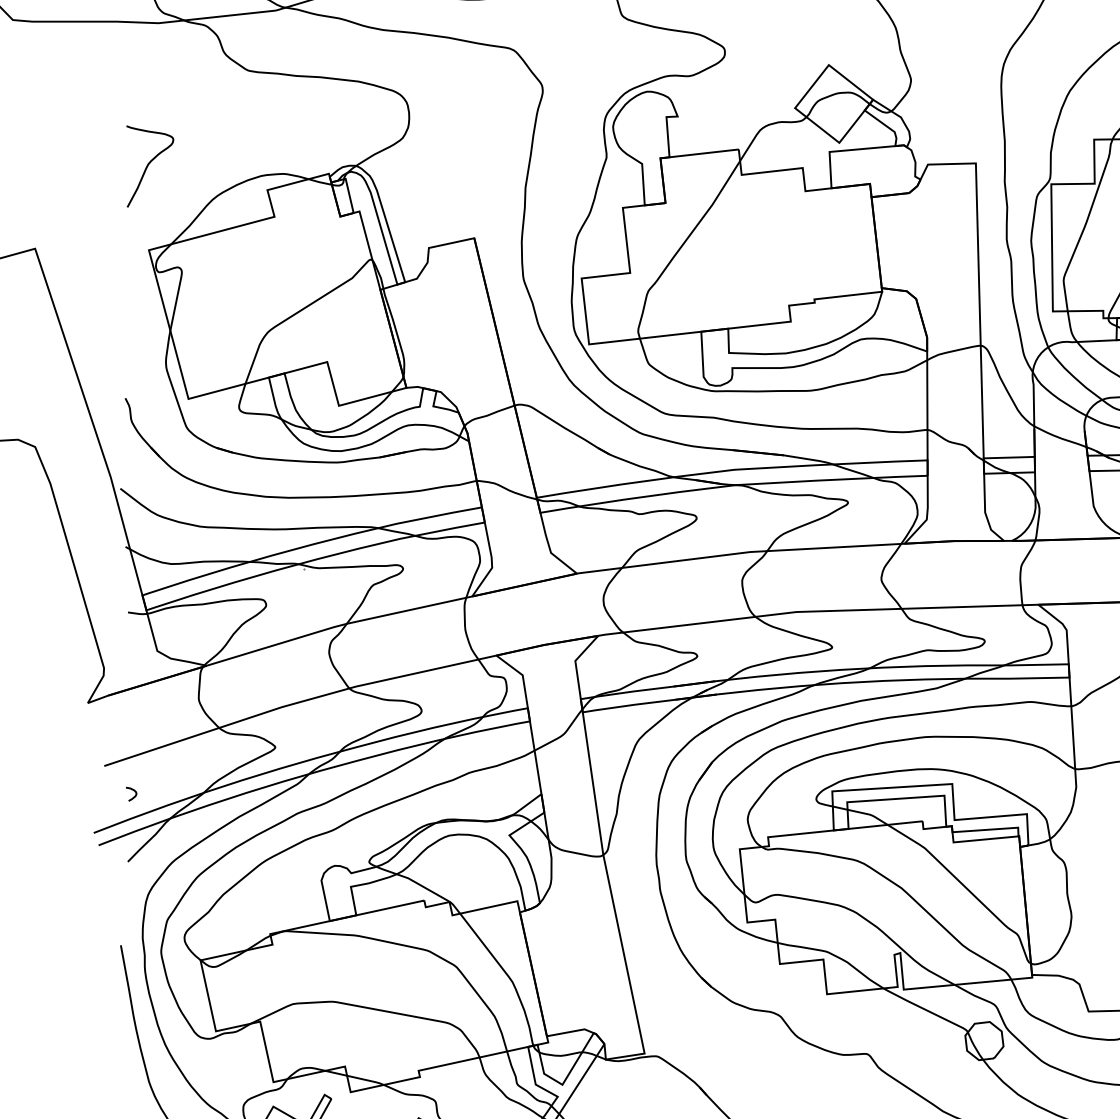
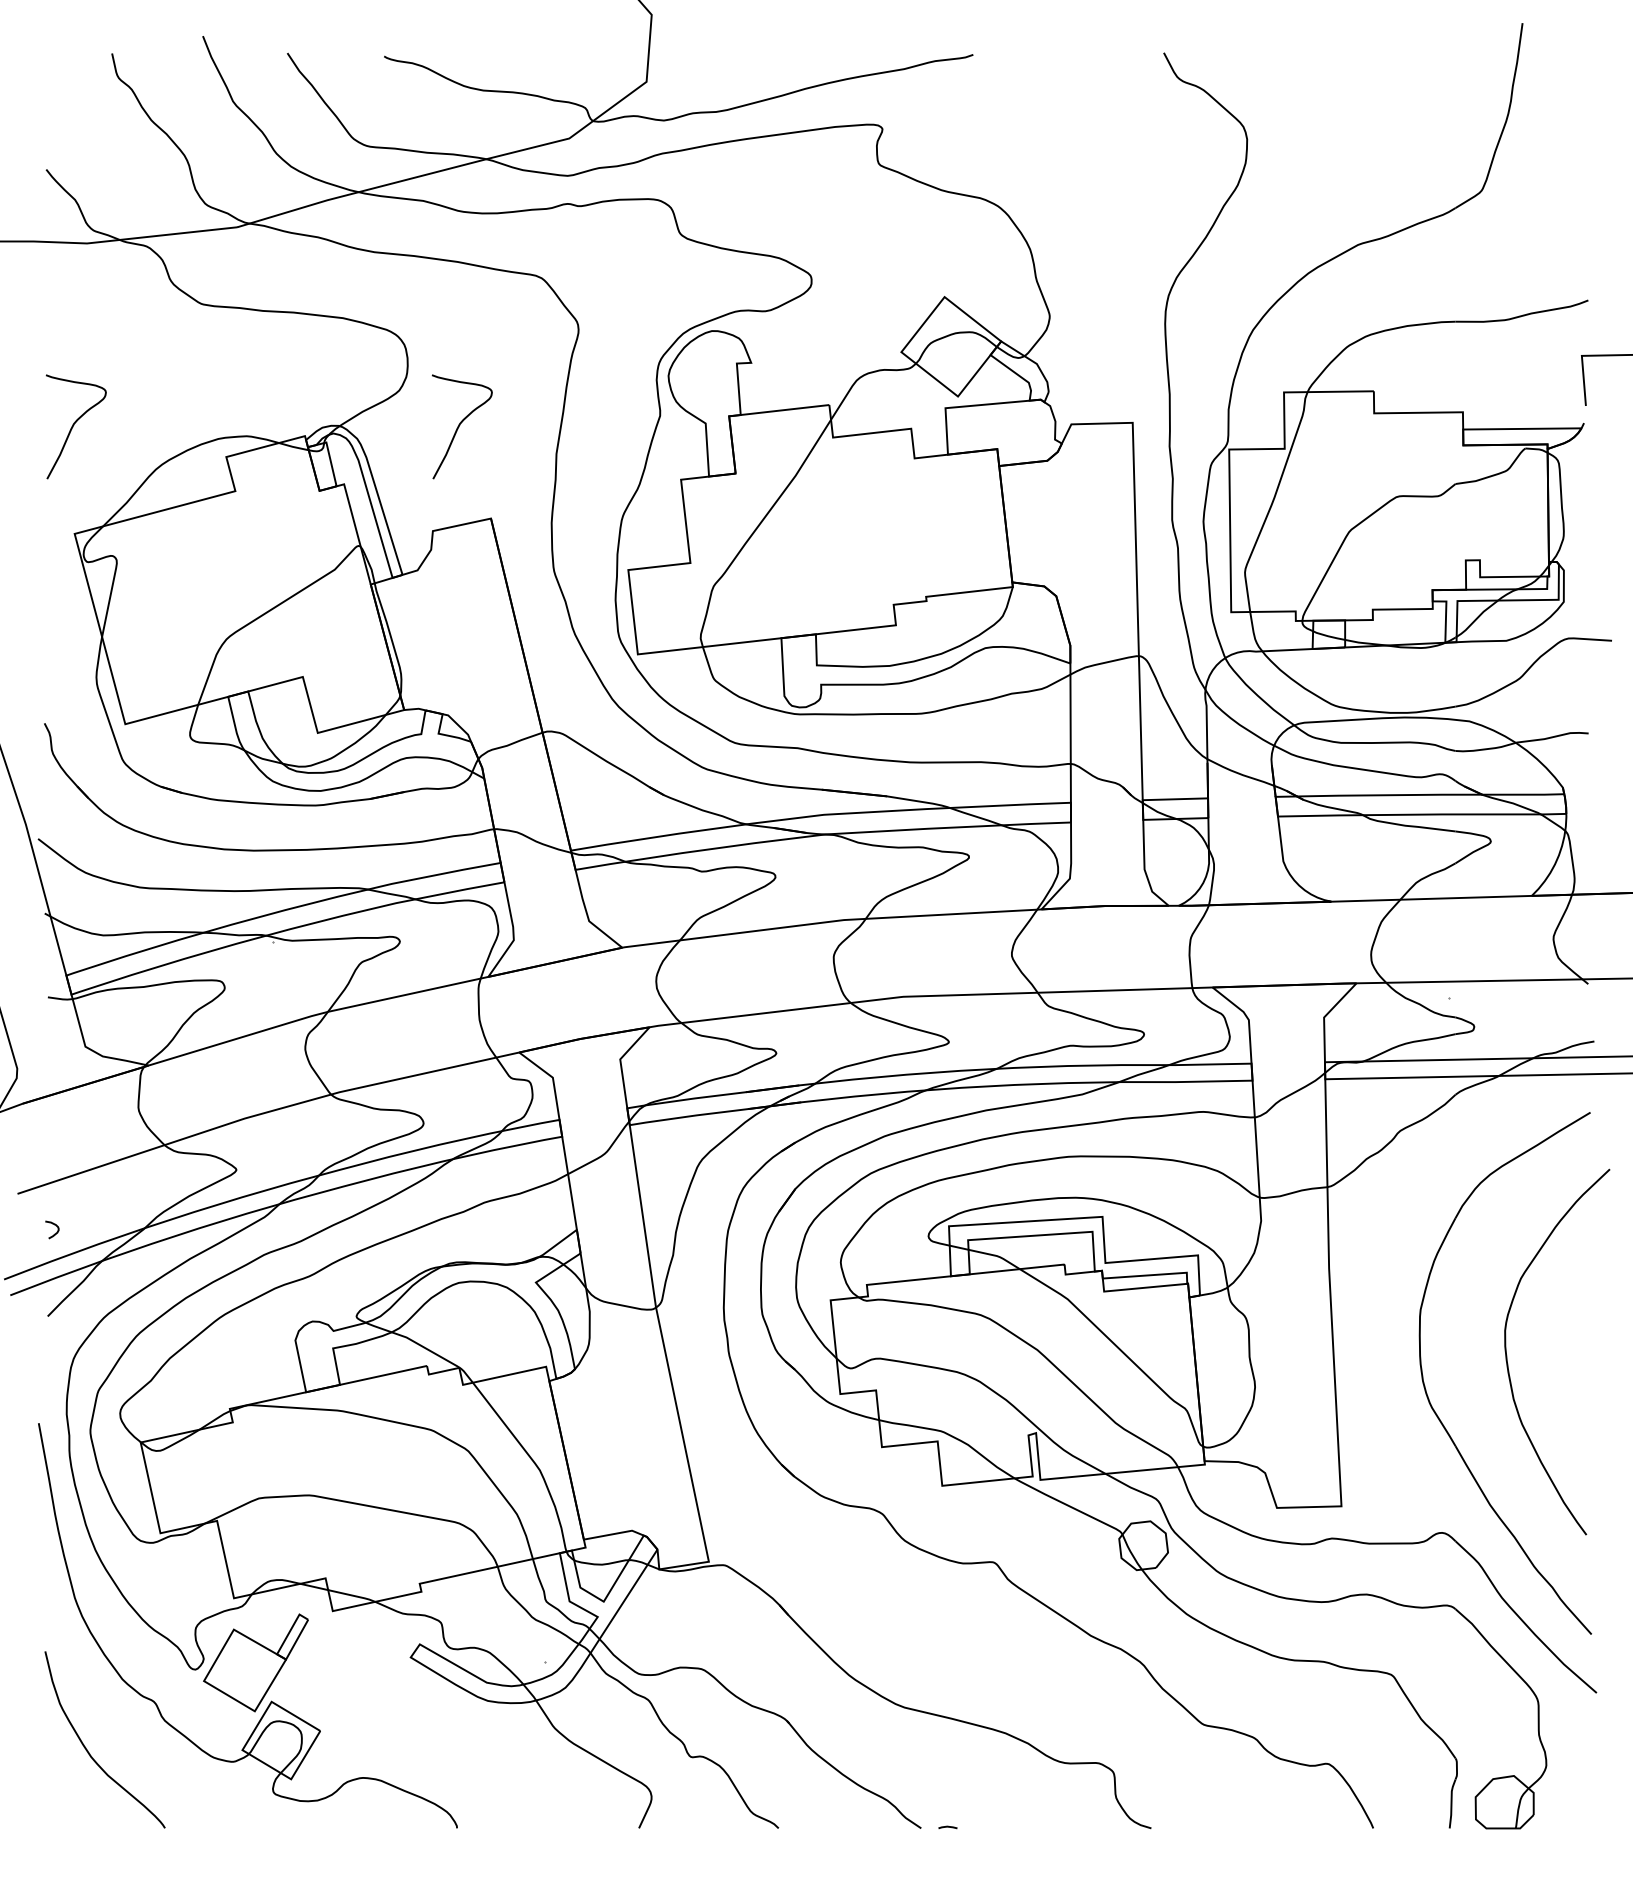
curve: (450, 165) -> (460, 425), added

